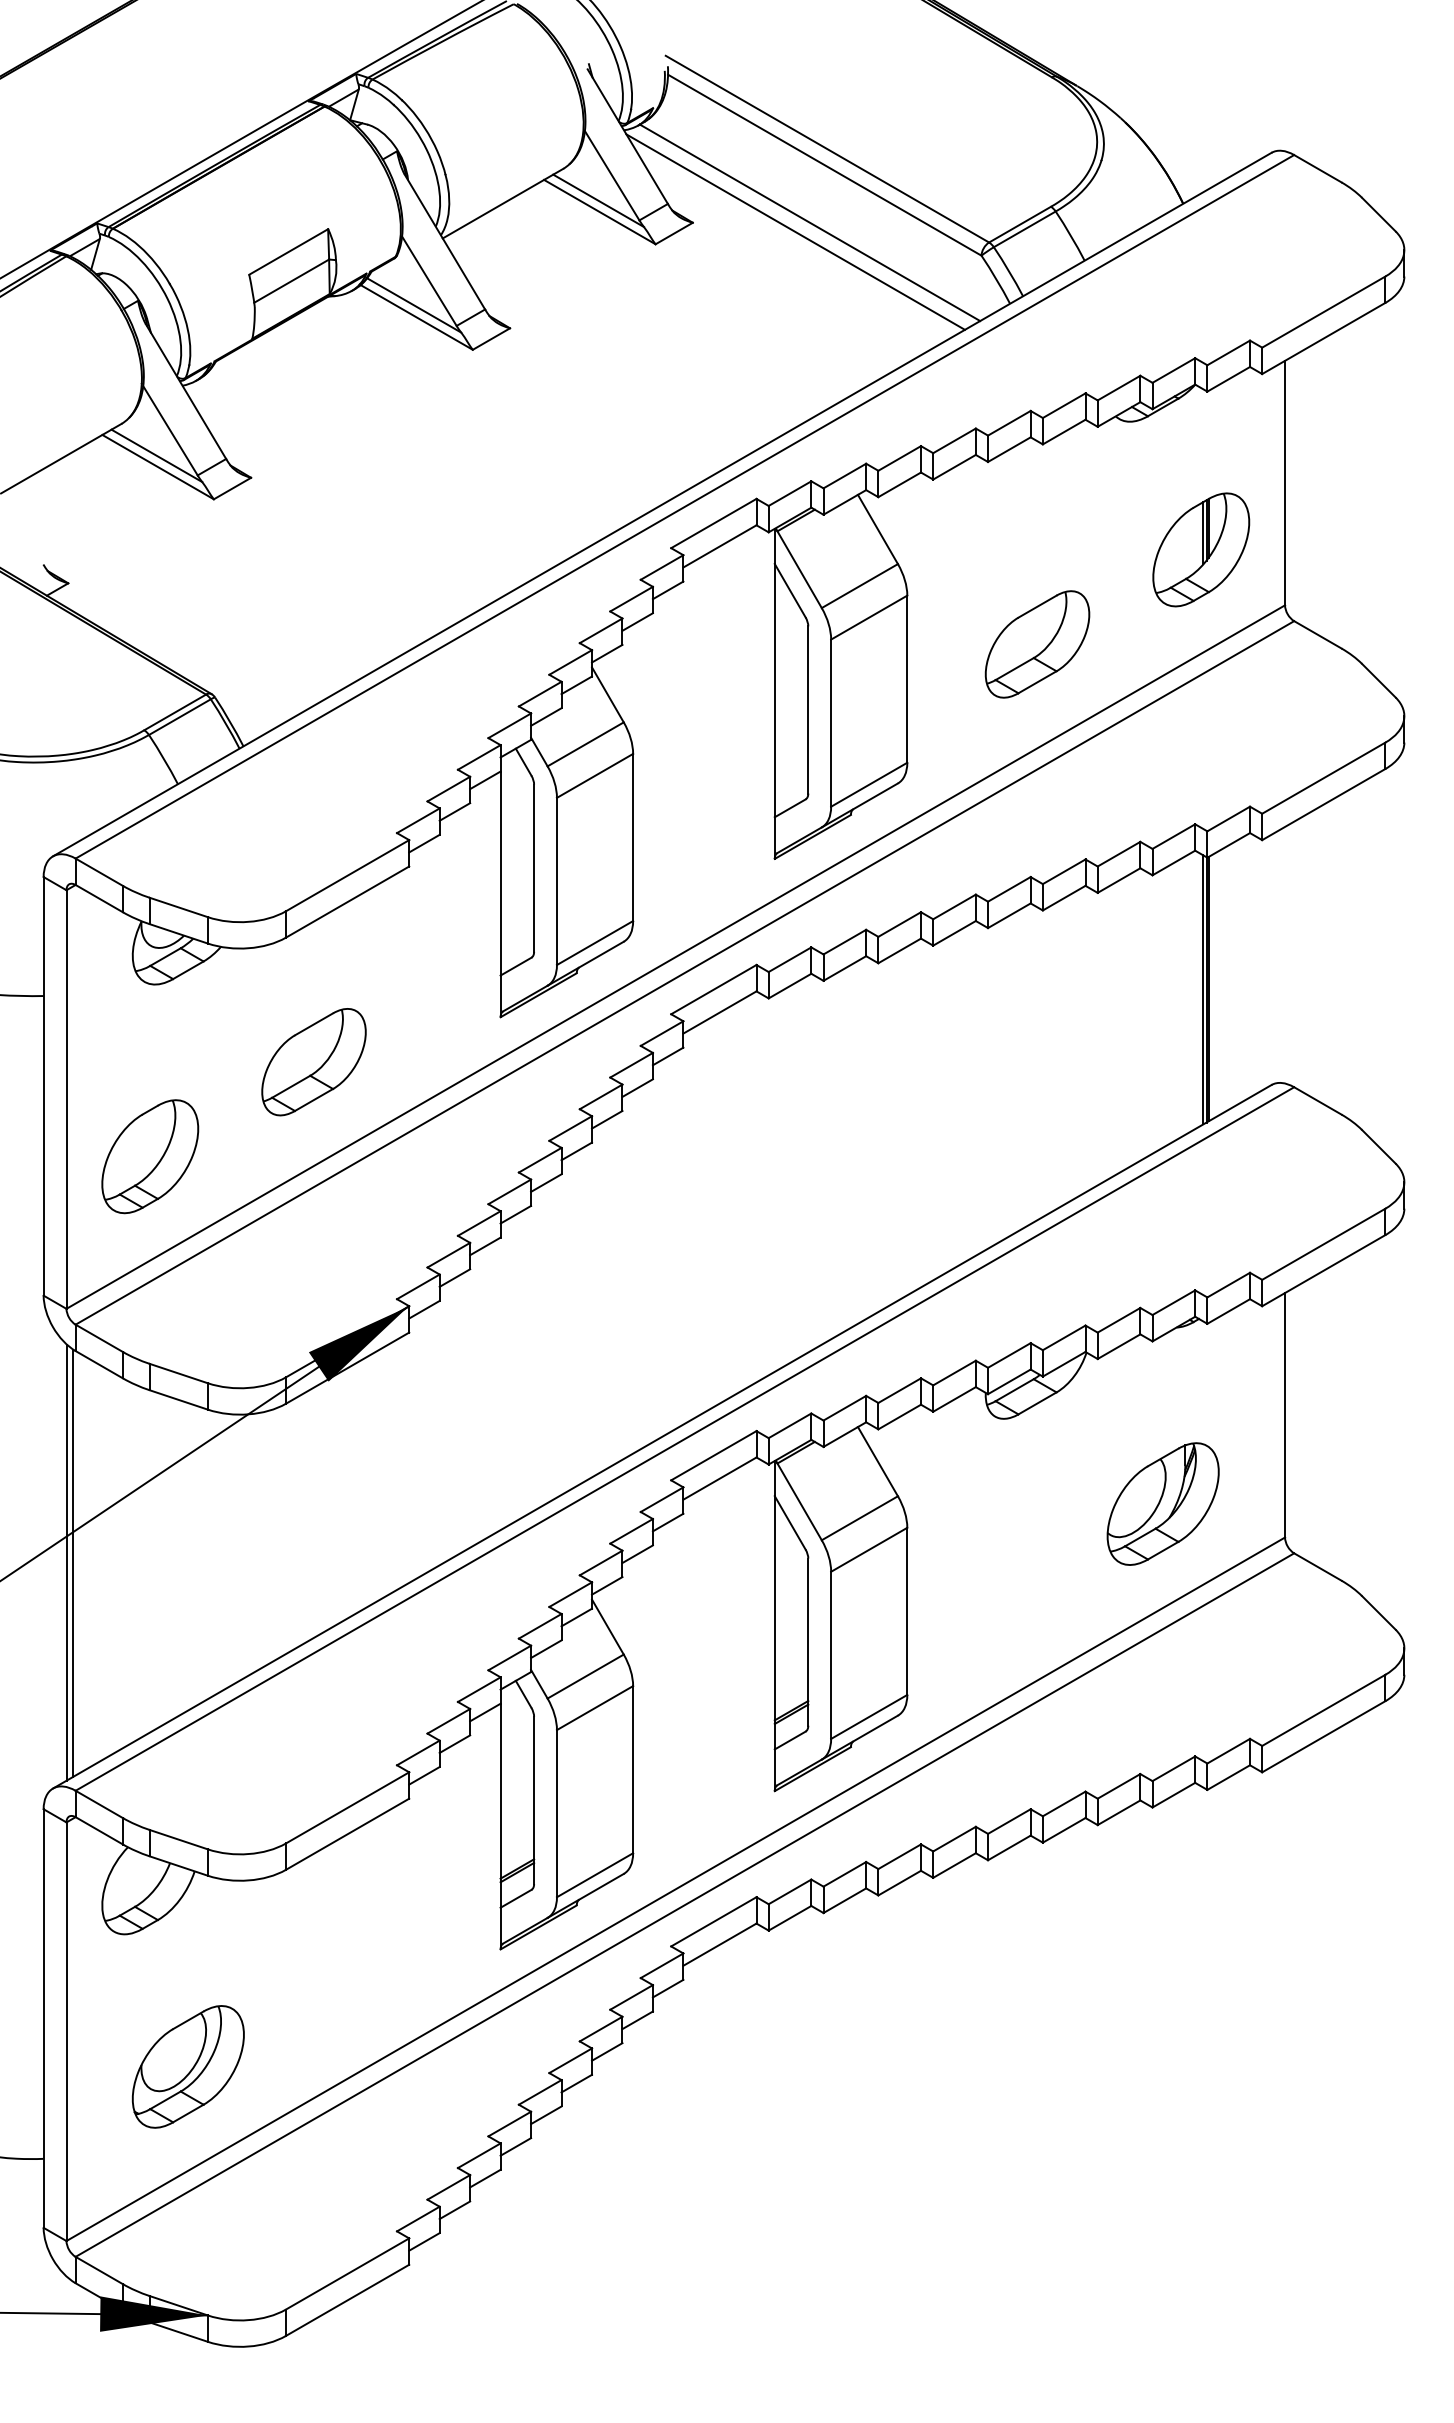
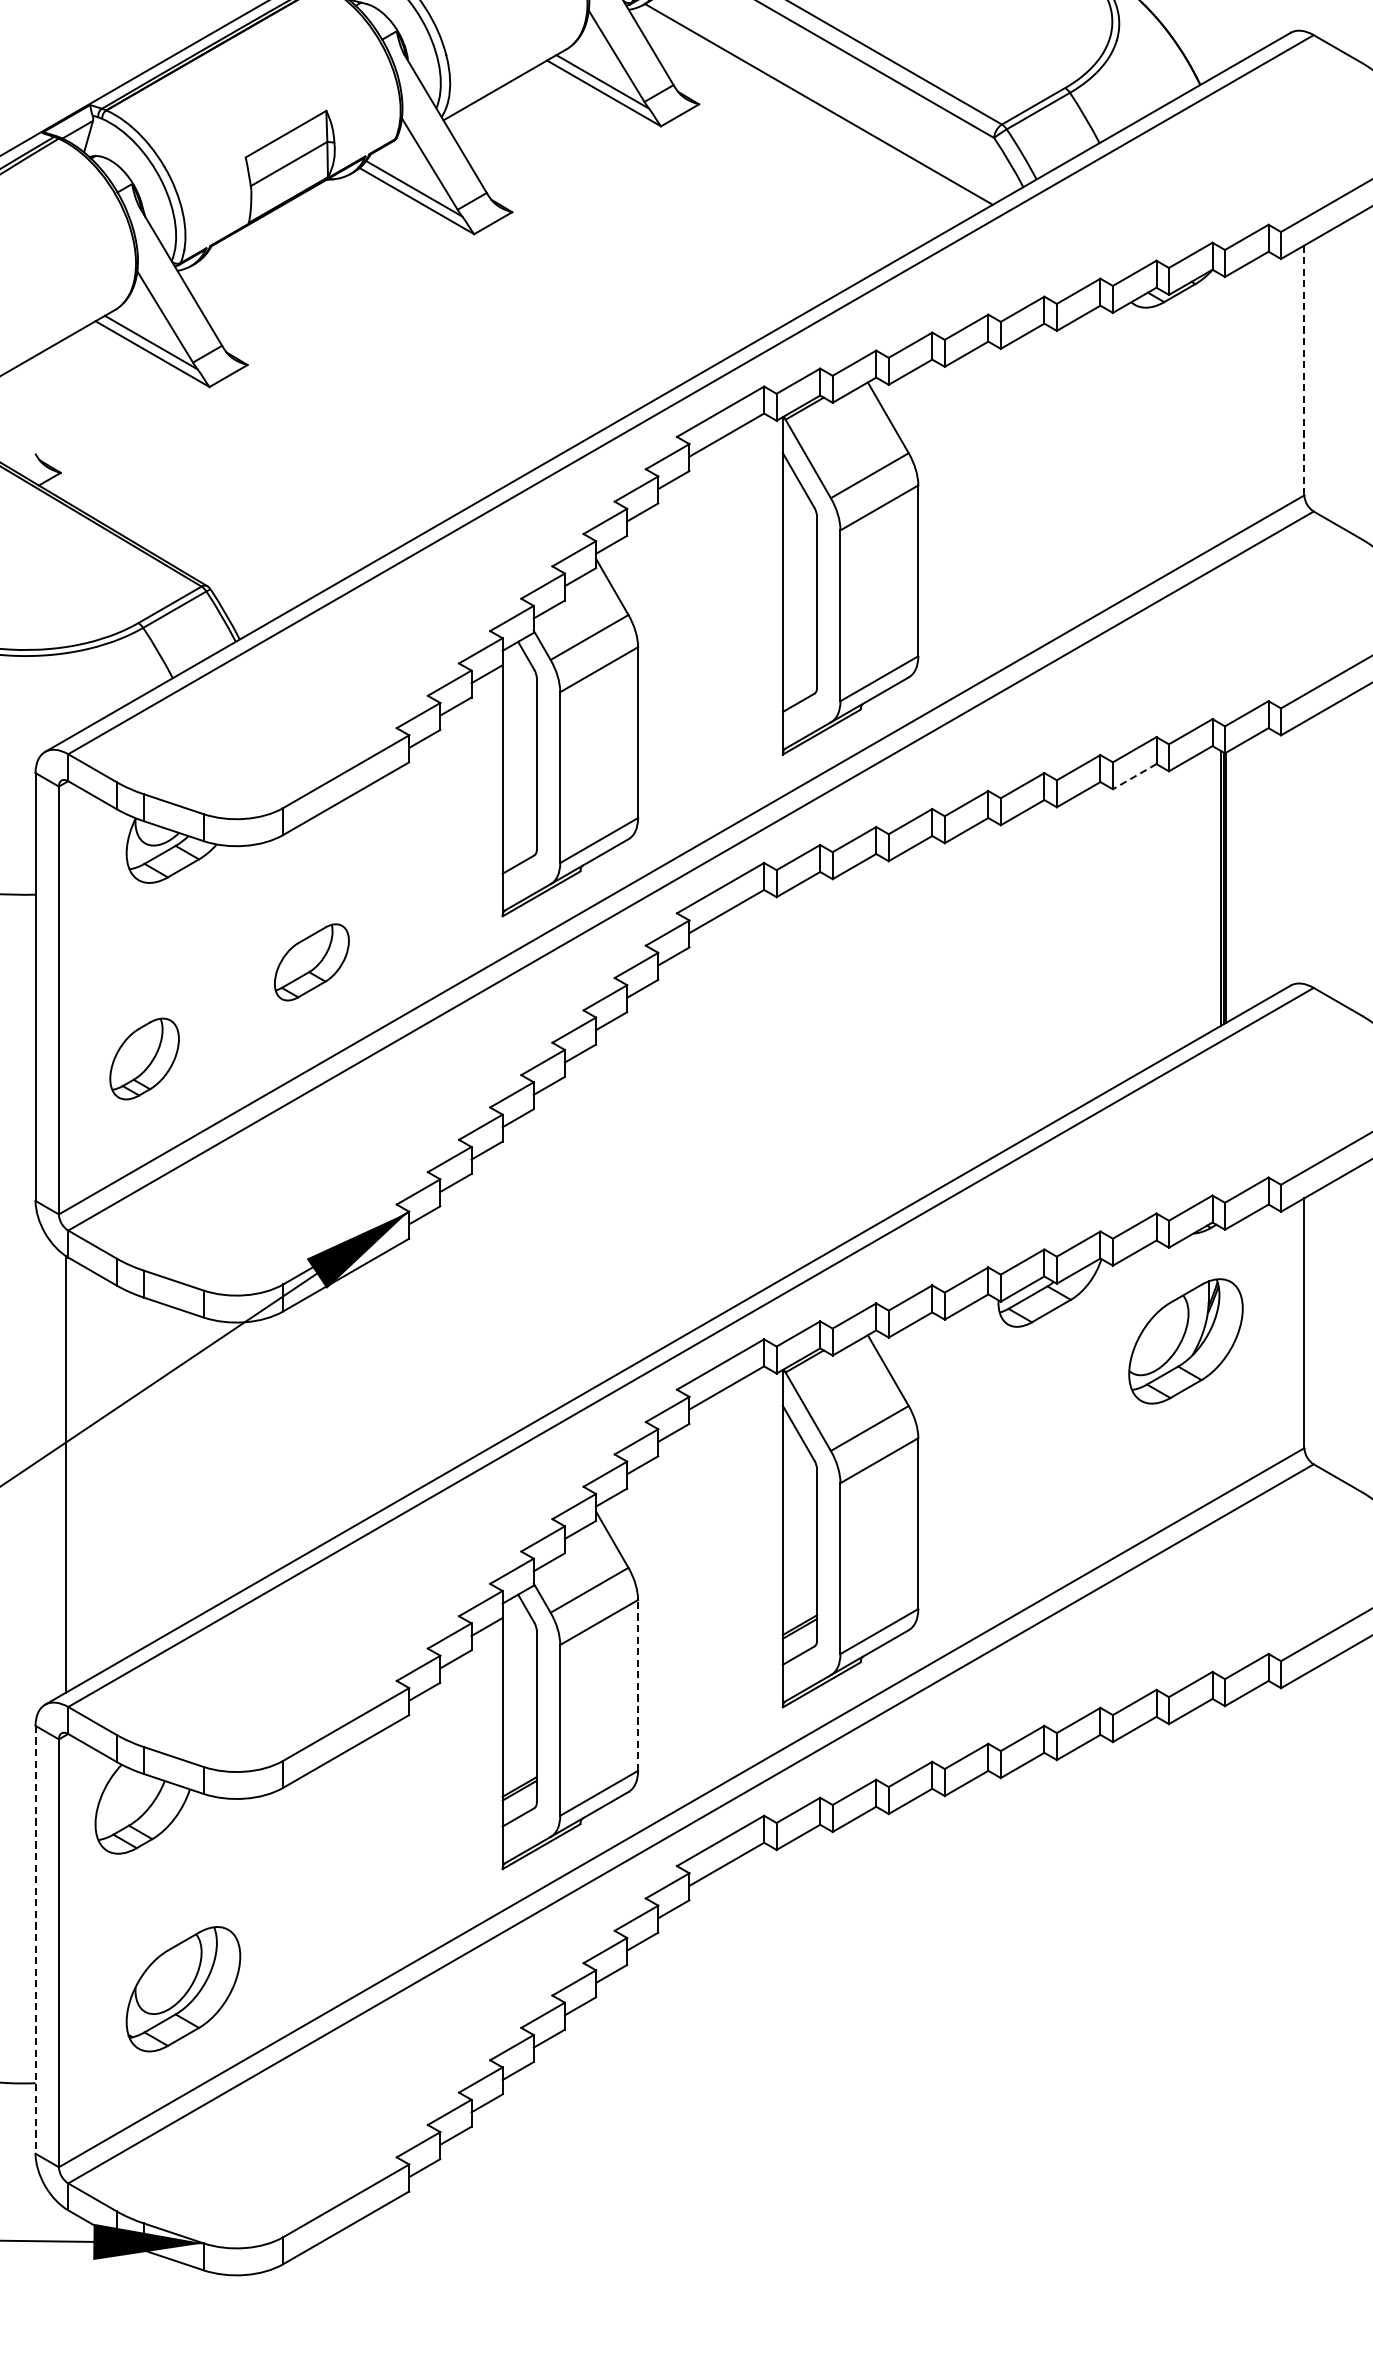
line: (795, 231) -> (804, 113), removed
line: (1285, 483) -> (1304, 370), solid -> dashed
part: (1201, 549) -> (1219, 438), removed
part: (1037, 644) -> (1051, 535), removed
line: (1119, 880) -> (1135, 776), solid -> dashed
part: (313, 1062) -> (311, 962), size x0.7
part: (150, 1156) -> (144, 1058), size x0.7
part: (1162, 1503) -> (1185, 1340), moved
line: (66, 1562) -> (58, 1473), removed
line: (633, 1769) -> (638, 1685), solid -> dashed
line: (43, 2019) -> (35, 1940), solid -> dashed

